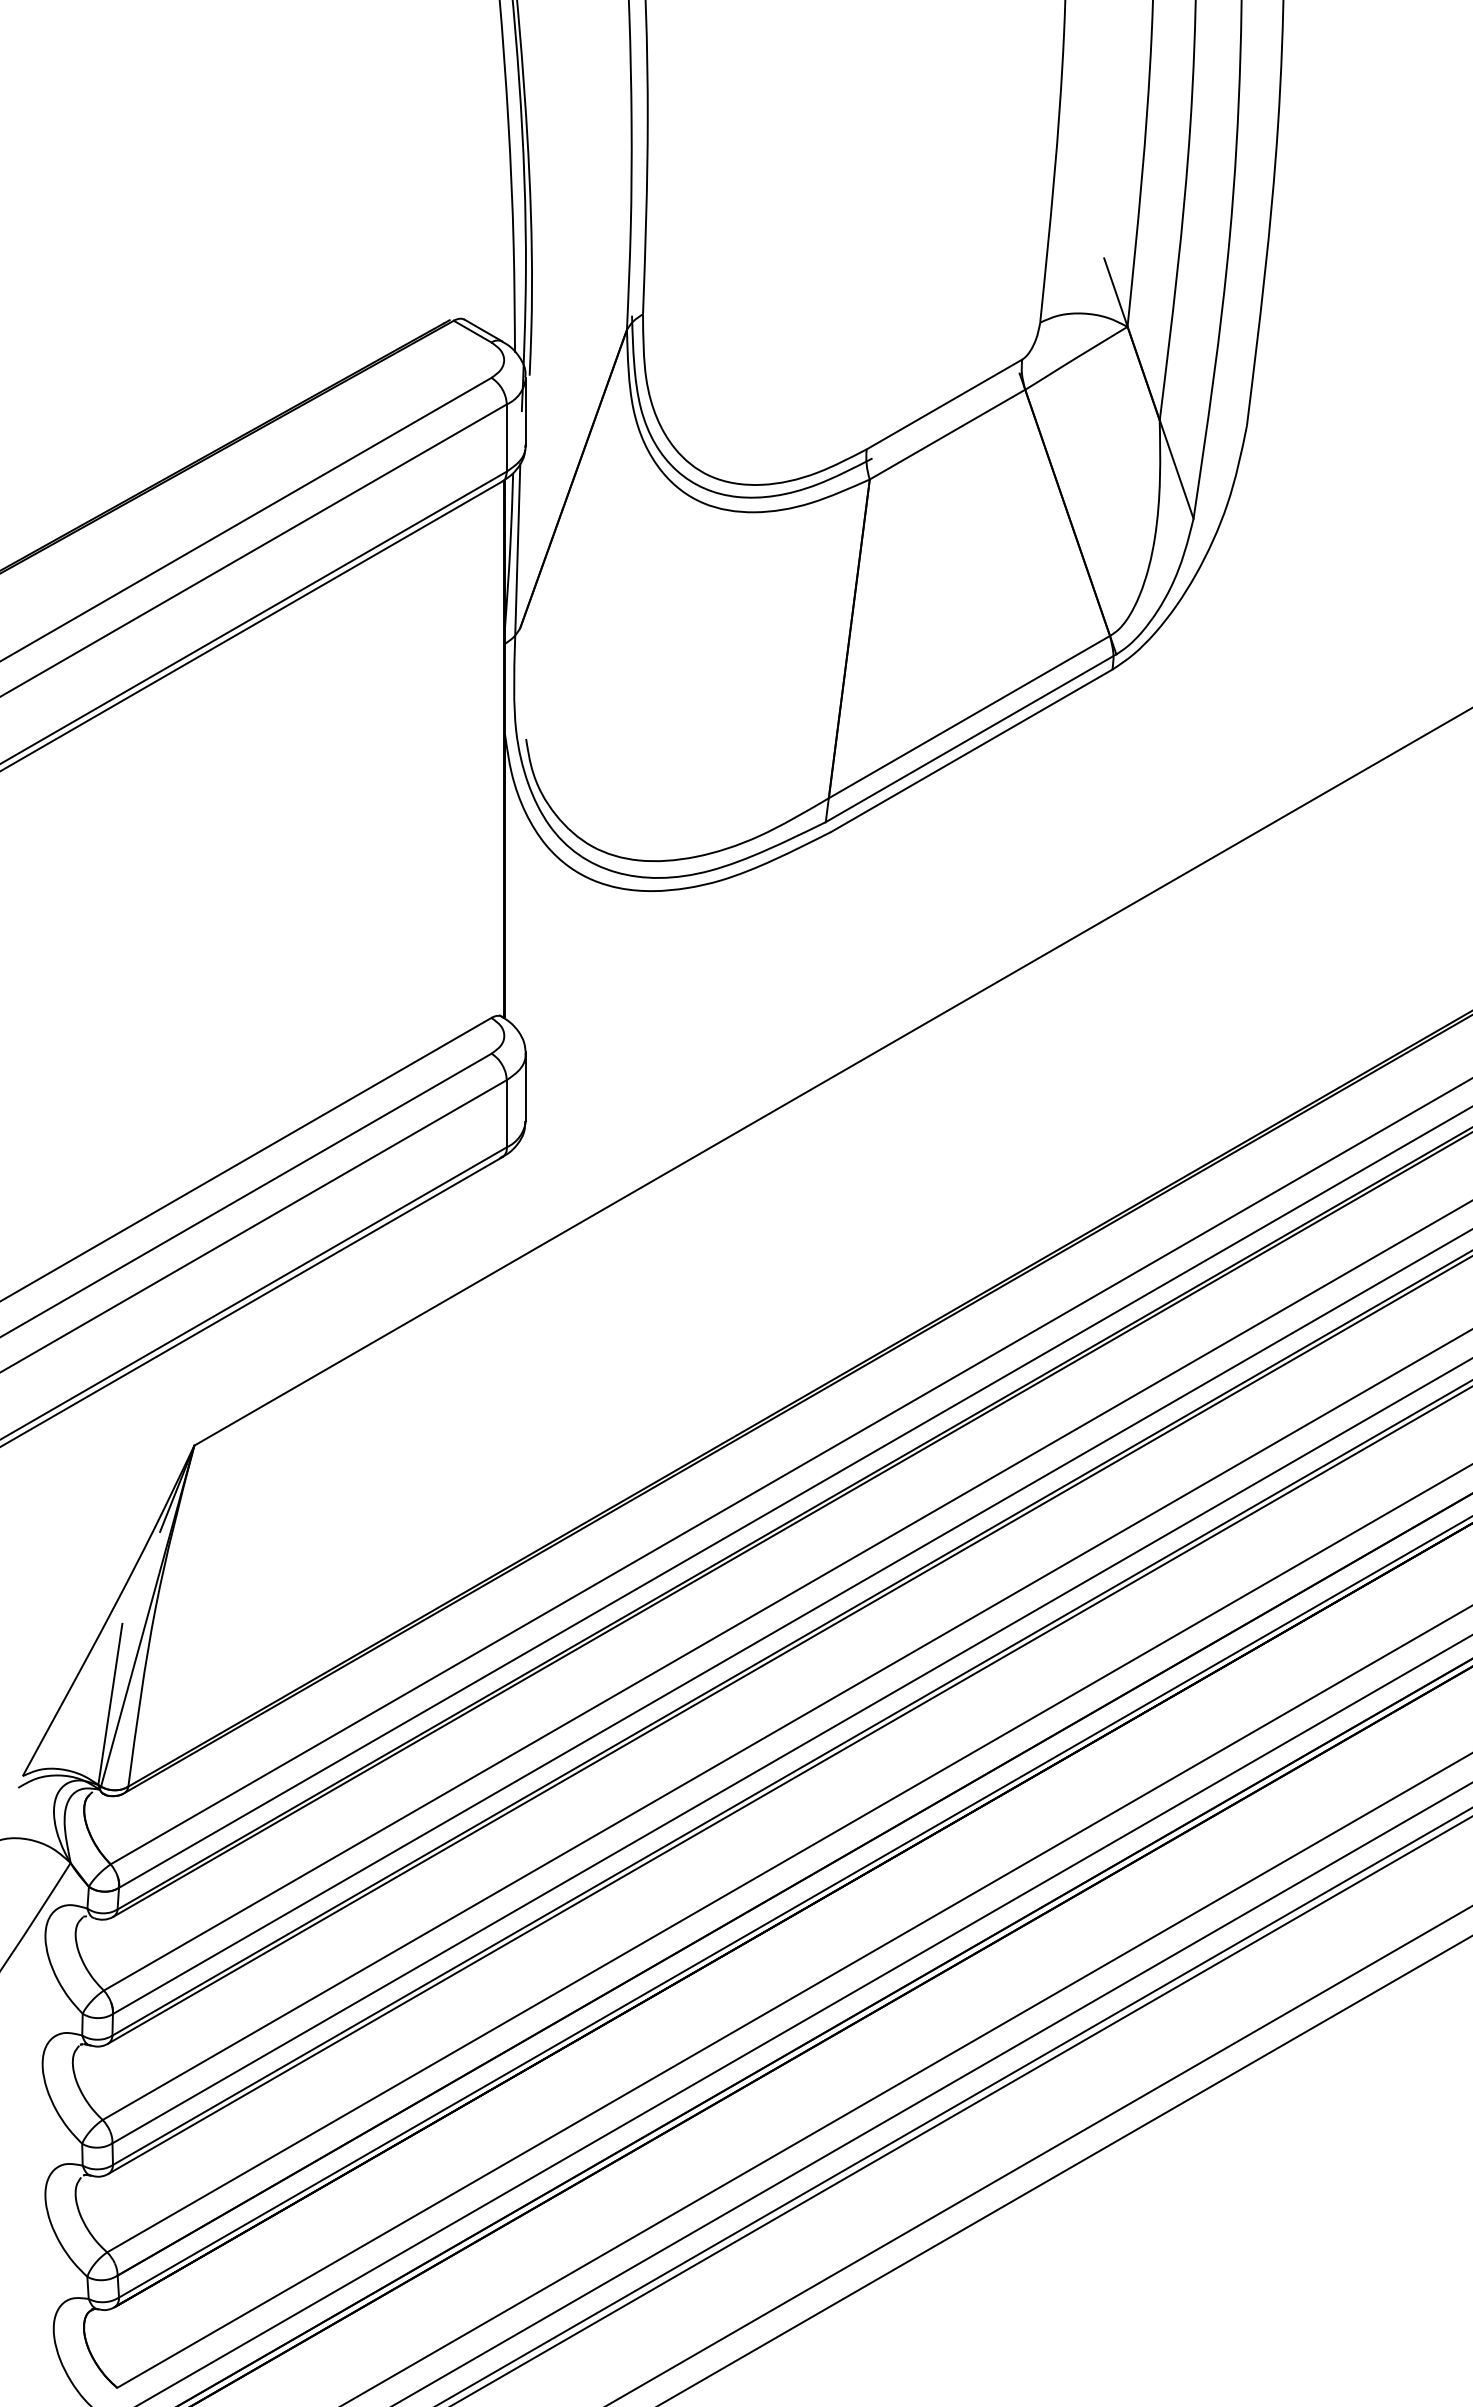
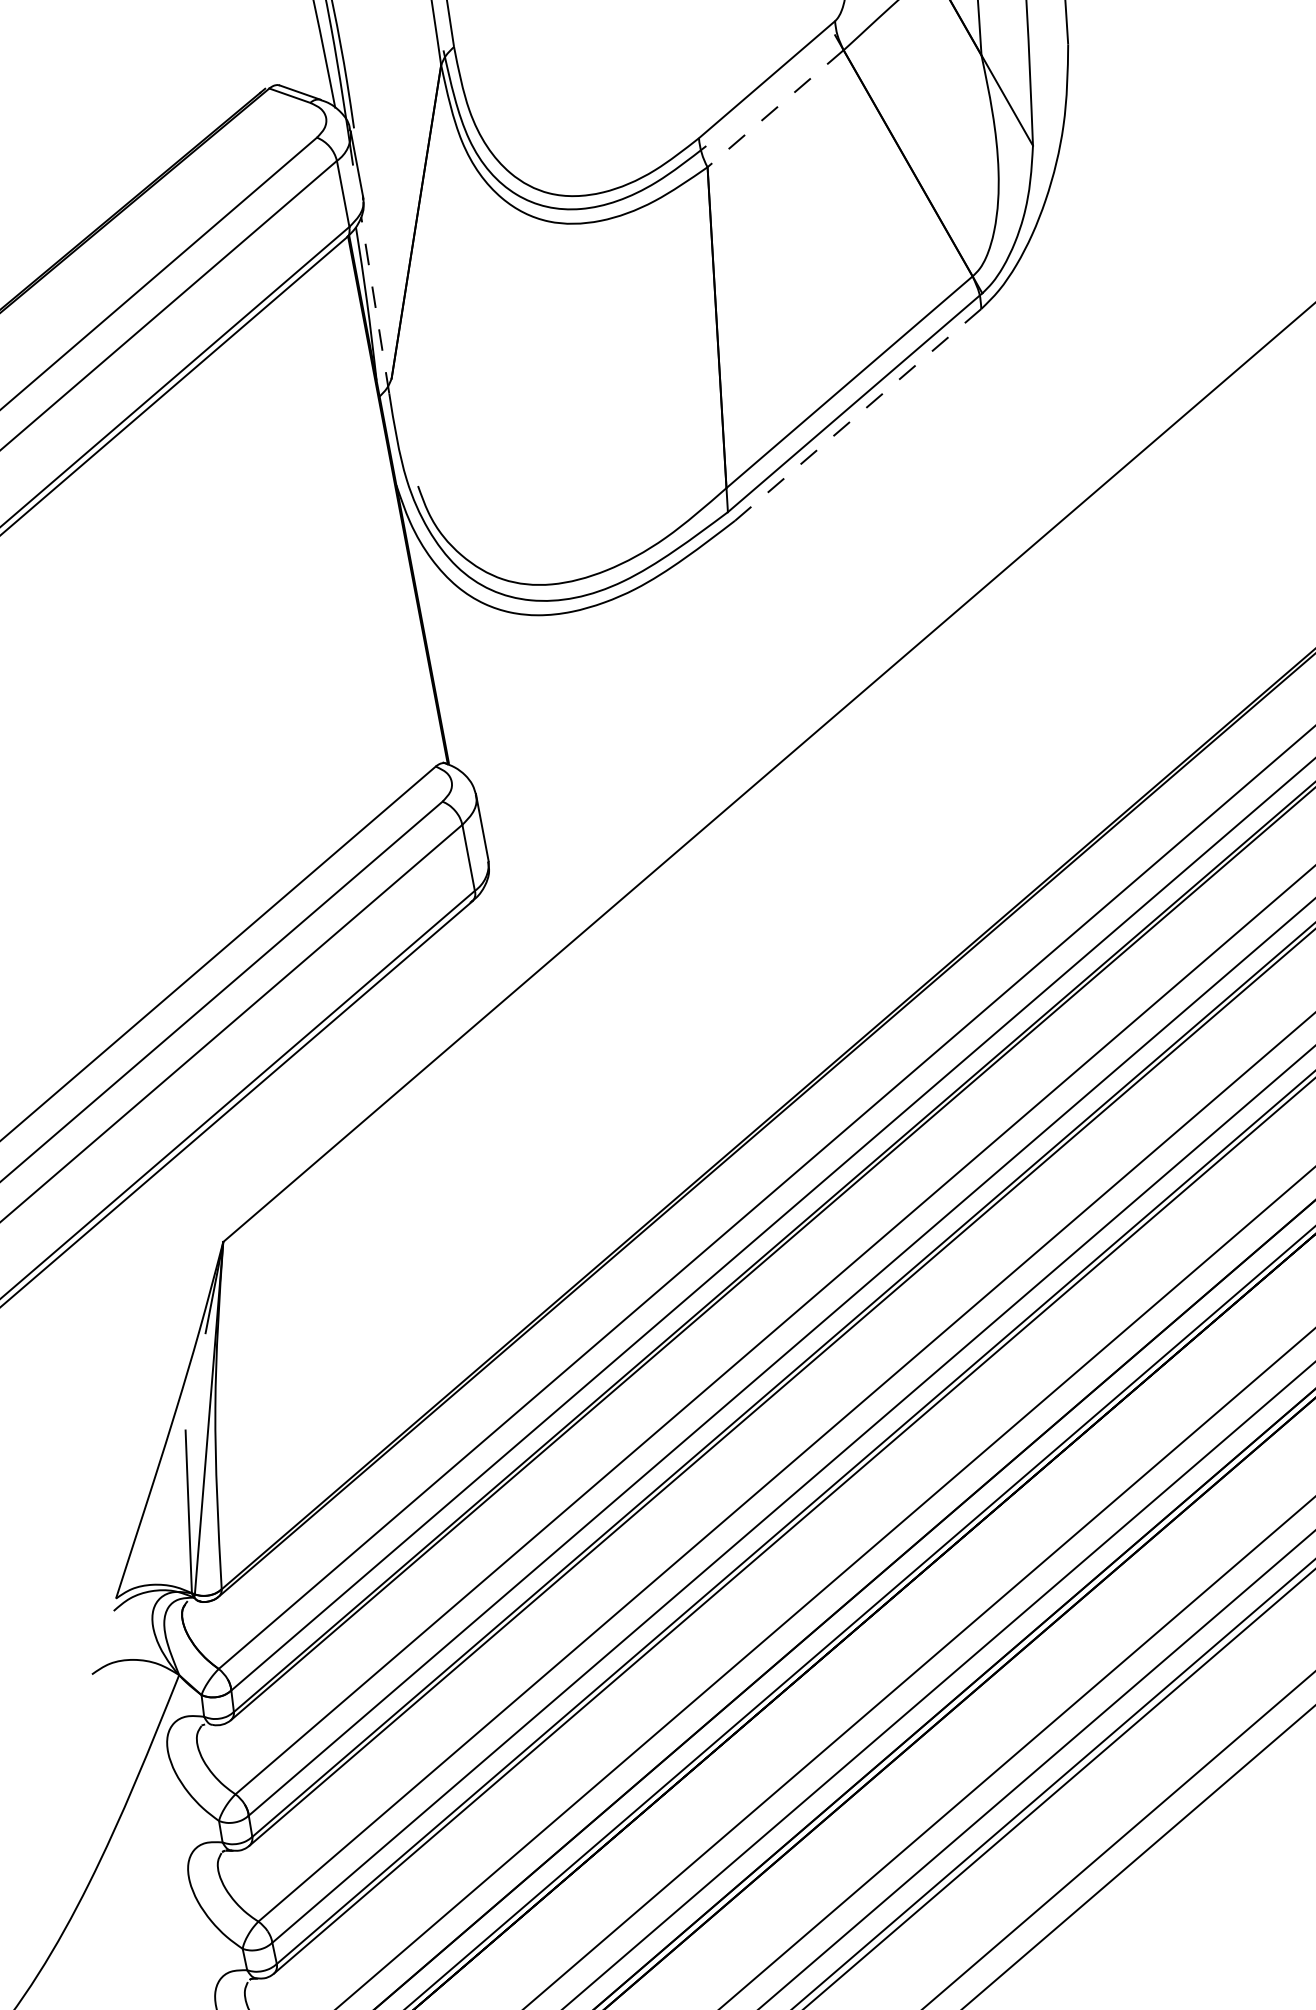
line: (947, 434) -> (775, 108), solid -> dashed
line: (517, 552) -> (374, 304), solid -> dashed
line: (971, 751) -> (858, 415), solid -> dashed

